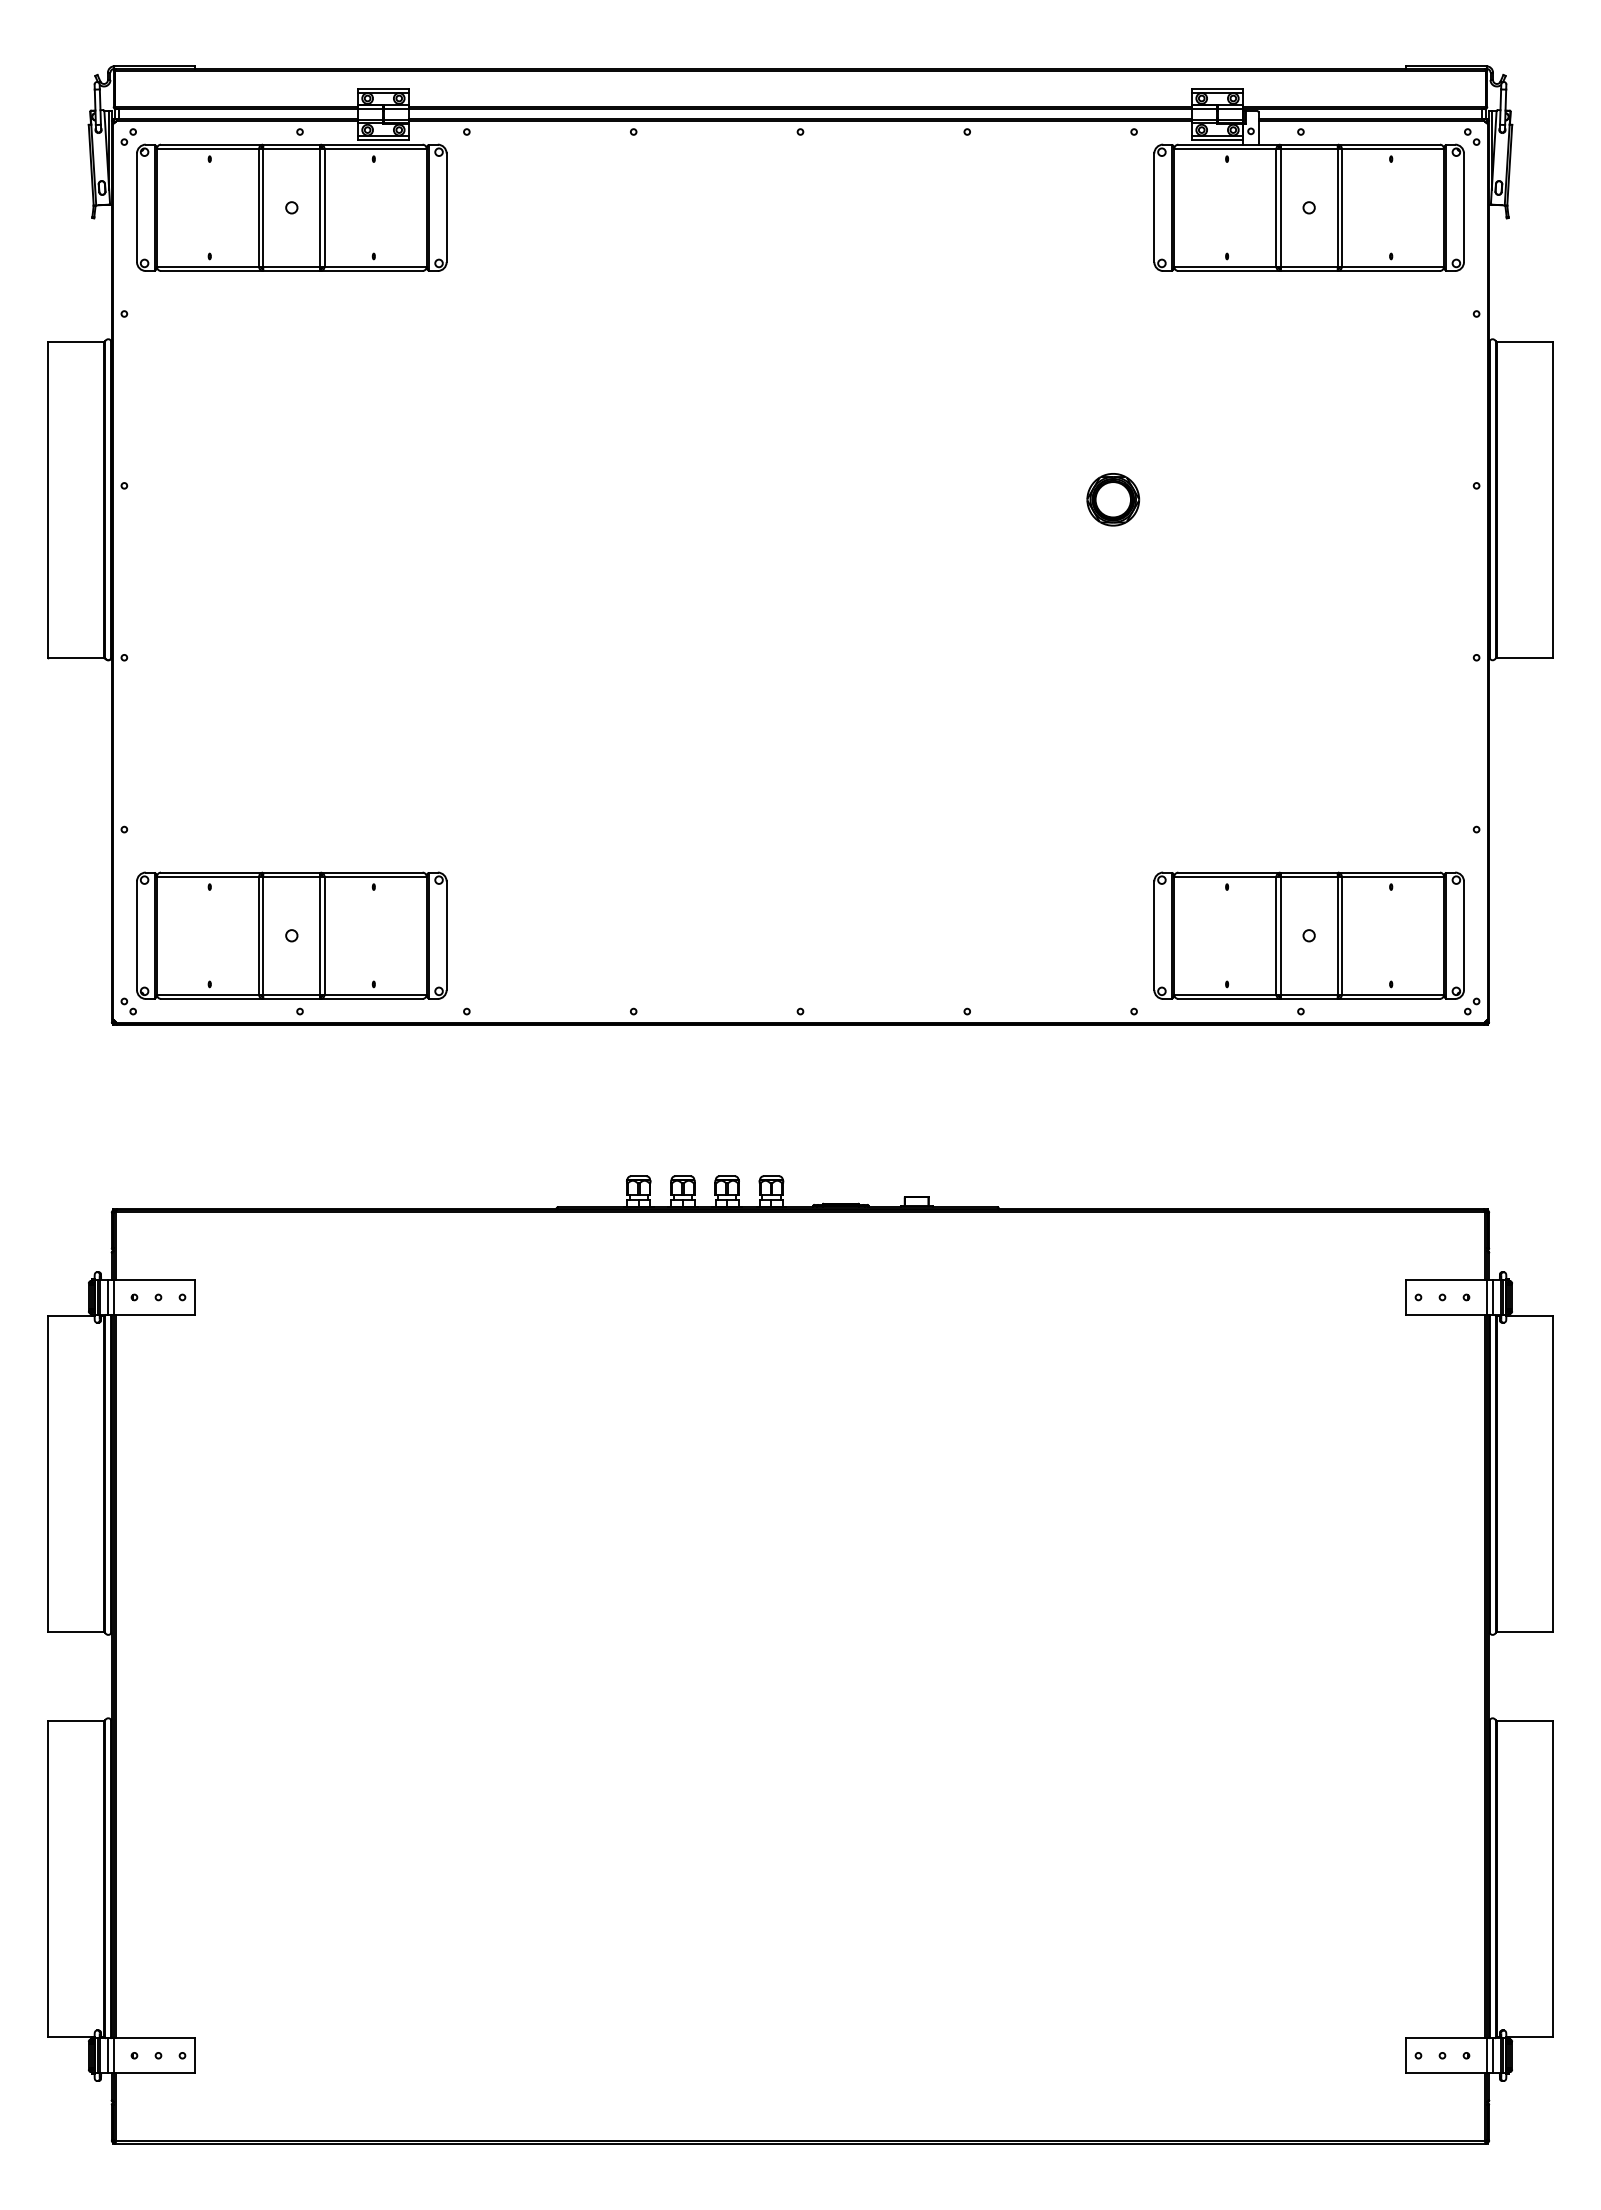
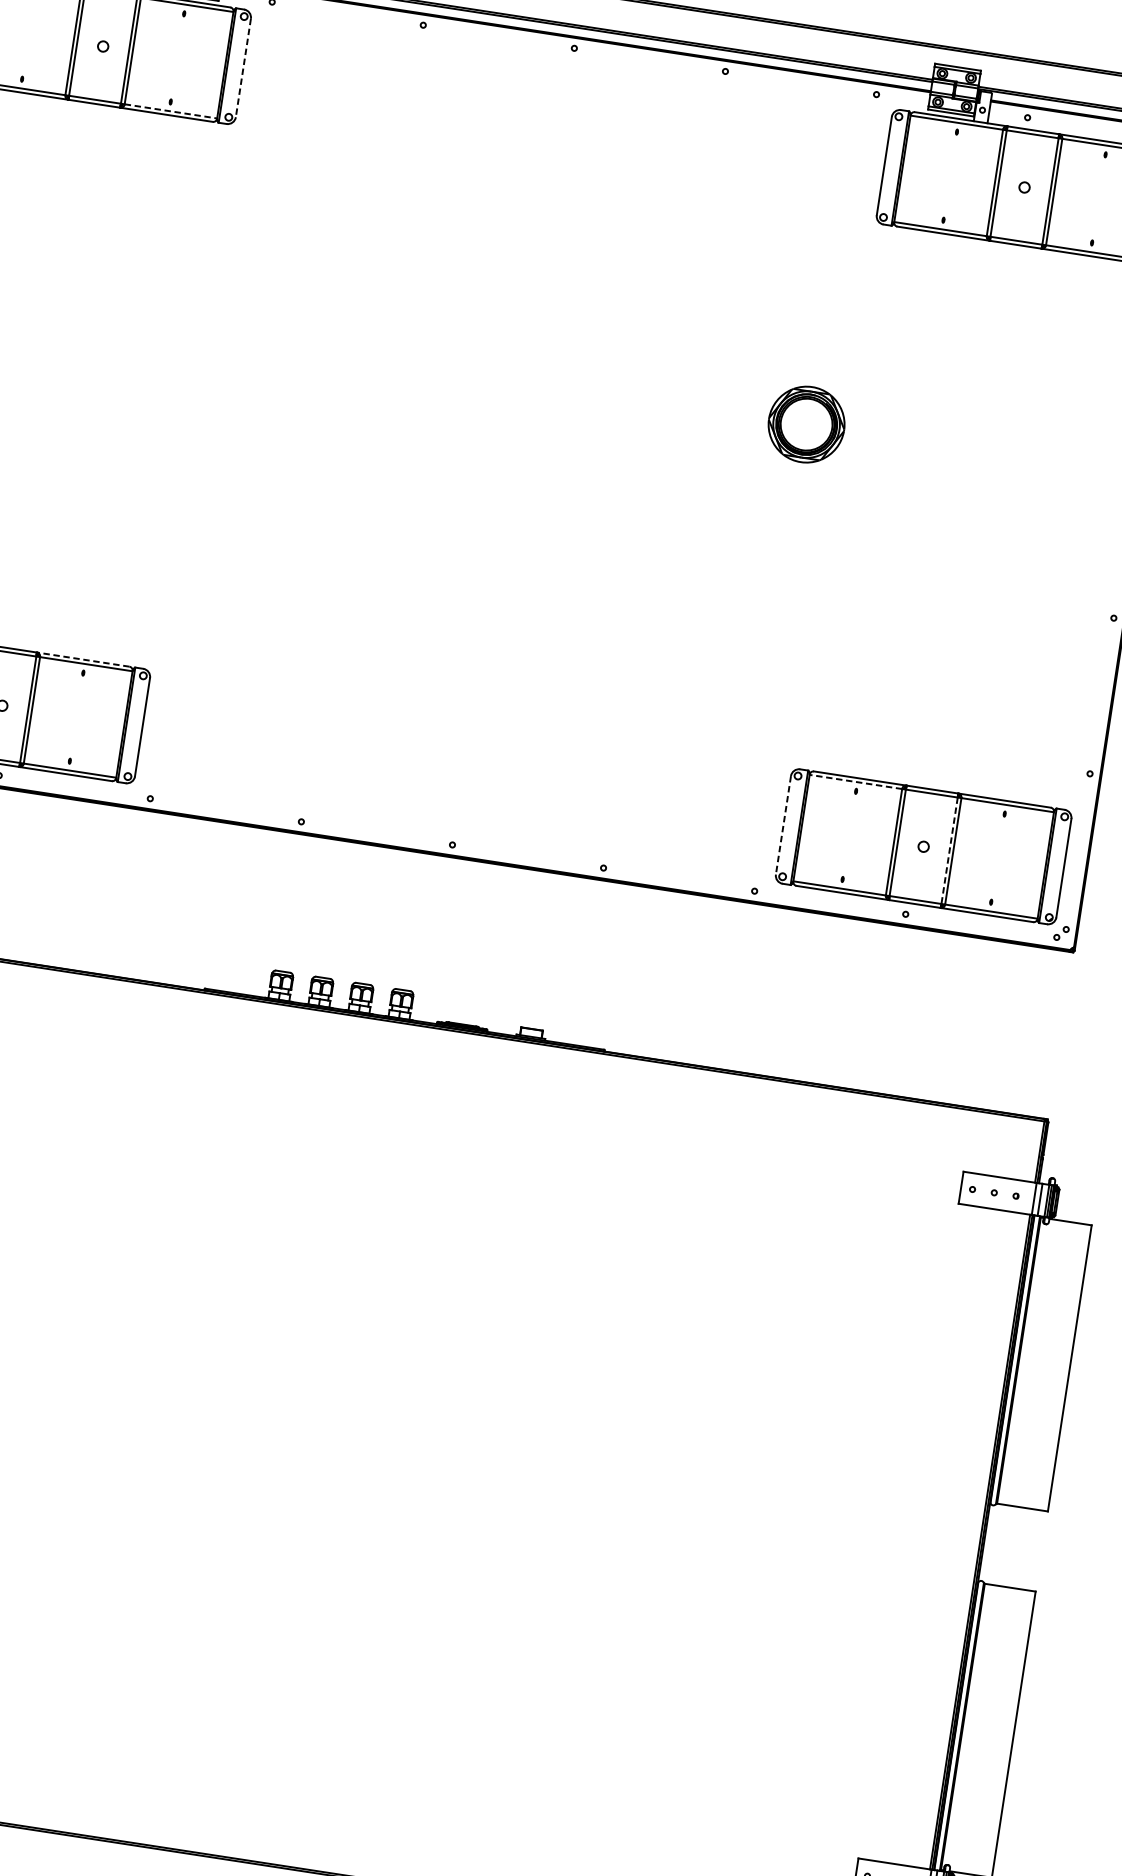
line: (446, 208) -> (243, 68), solid -> dashed
line: (376, 266) -> (171, 111), solid -> dashed
part: (1113, 499) -> (806, 424), size x1.6
line: (371, 872) -> (83, 659), solid -> dashed
line: (1224, 877) -> (855, 782), solid -> dashed
line: (1337, 935) -> (949, 850), solid -> dashed
line: (1154, 936) -> (783, 826), solid -> dashed

